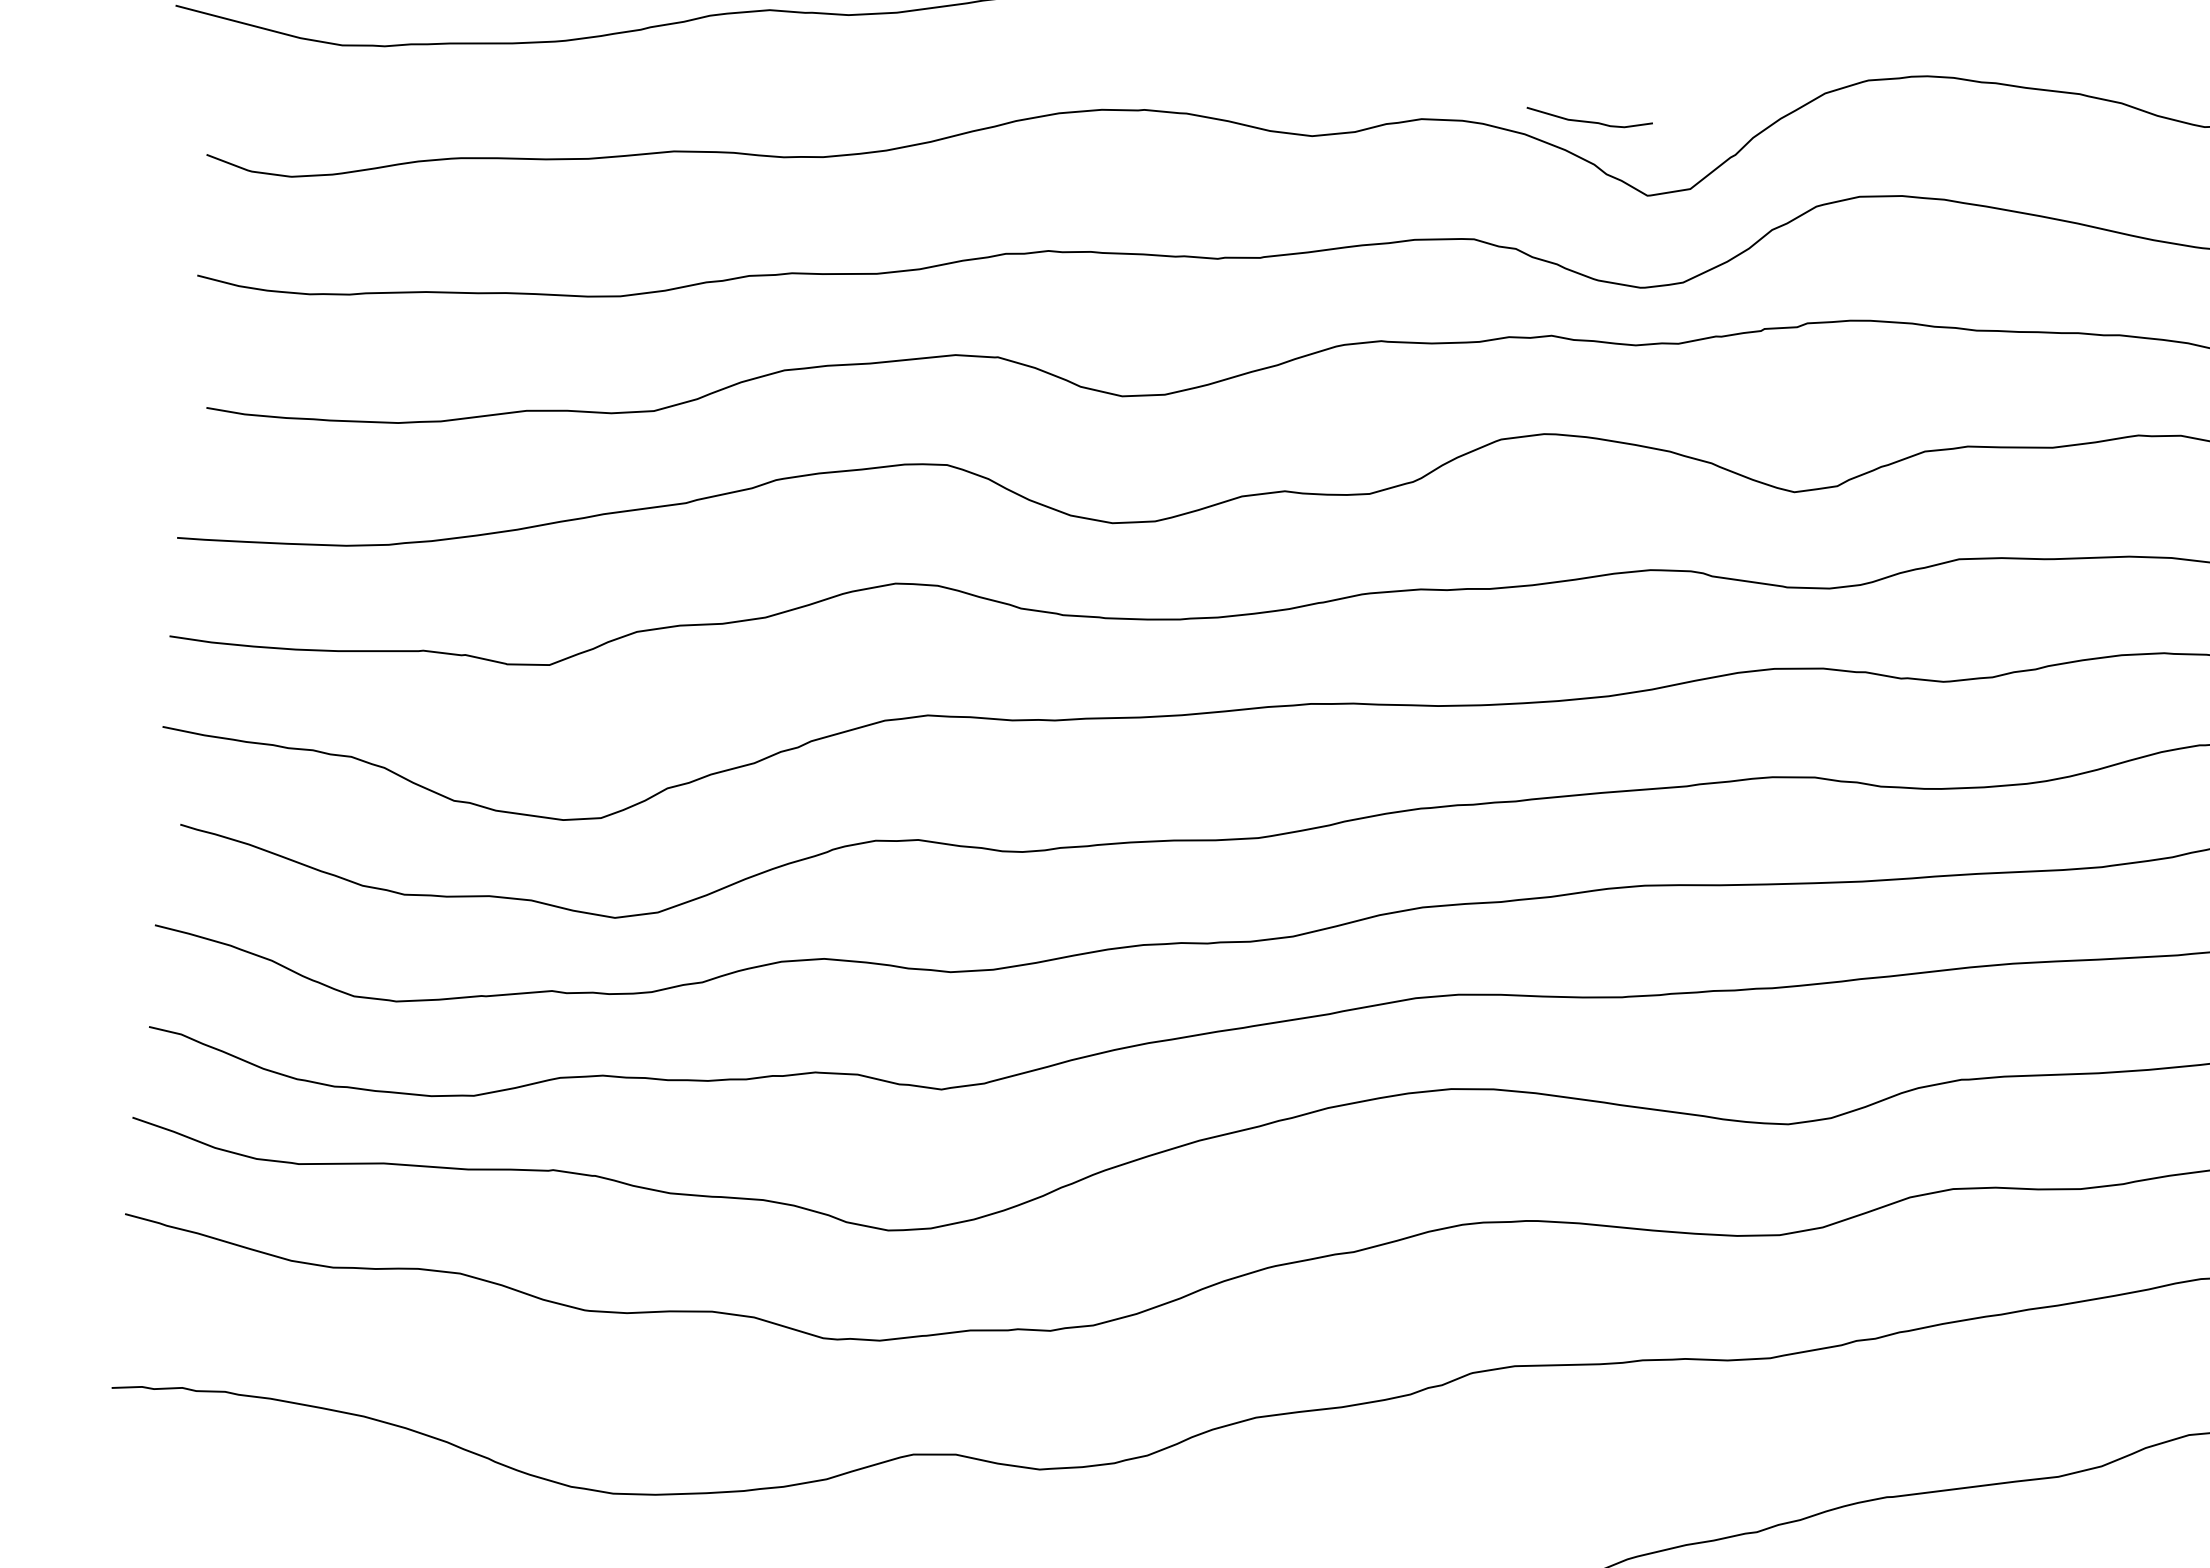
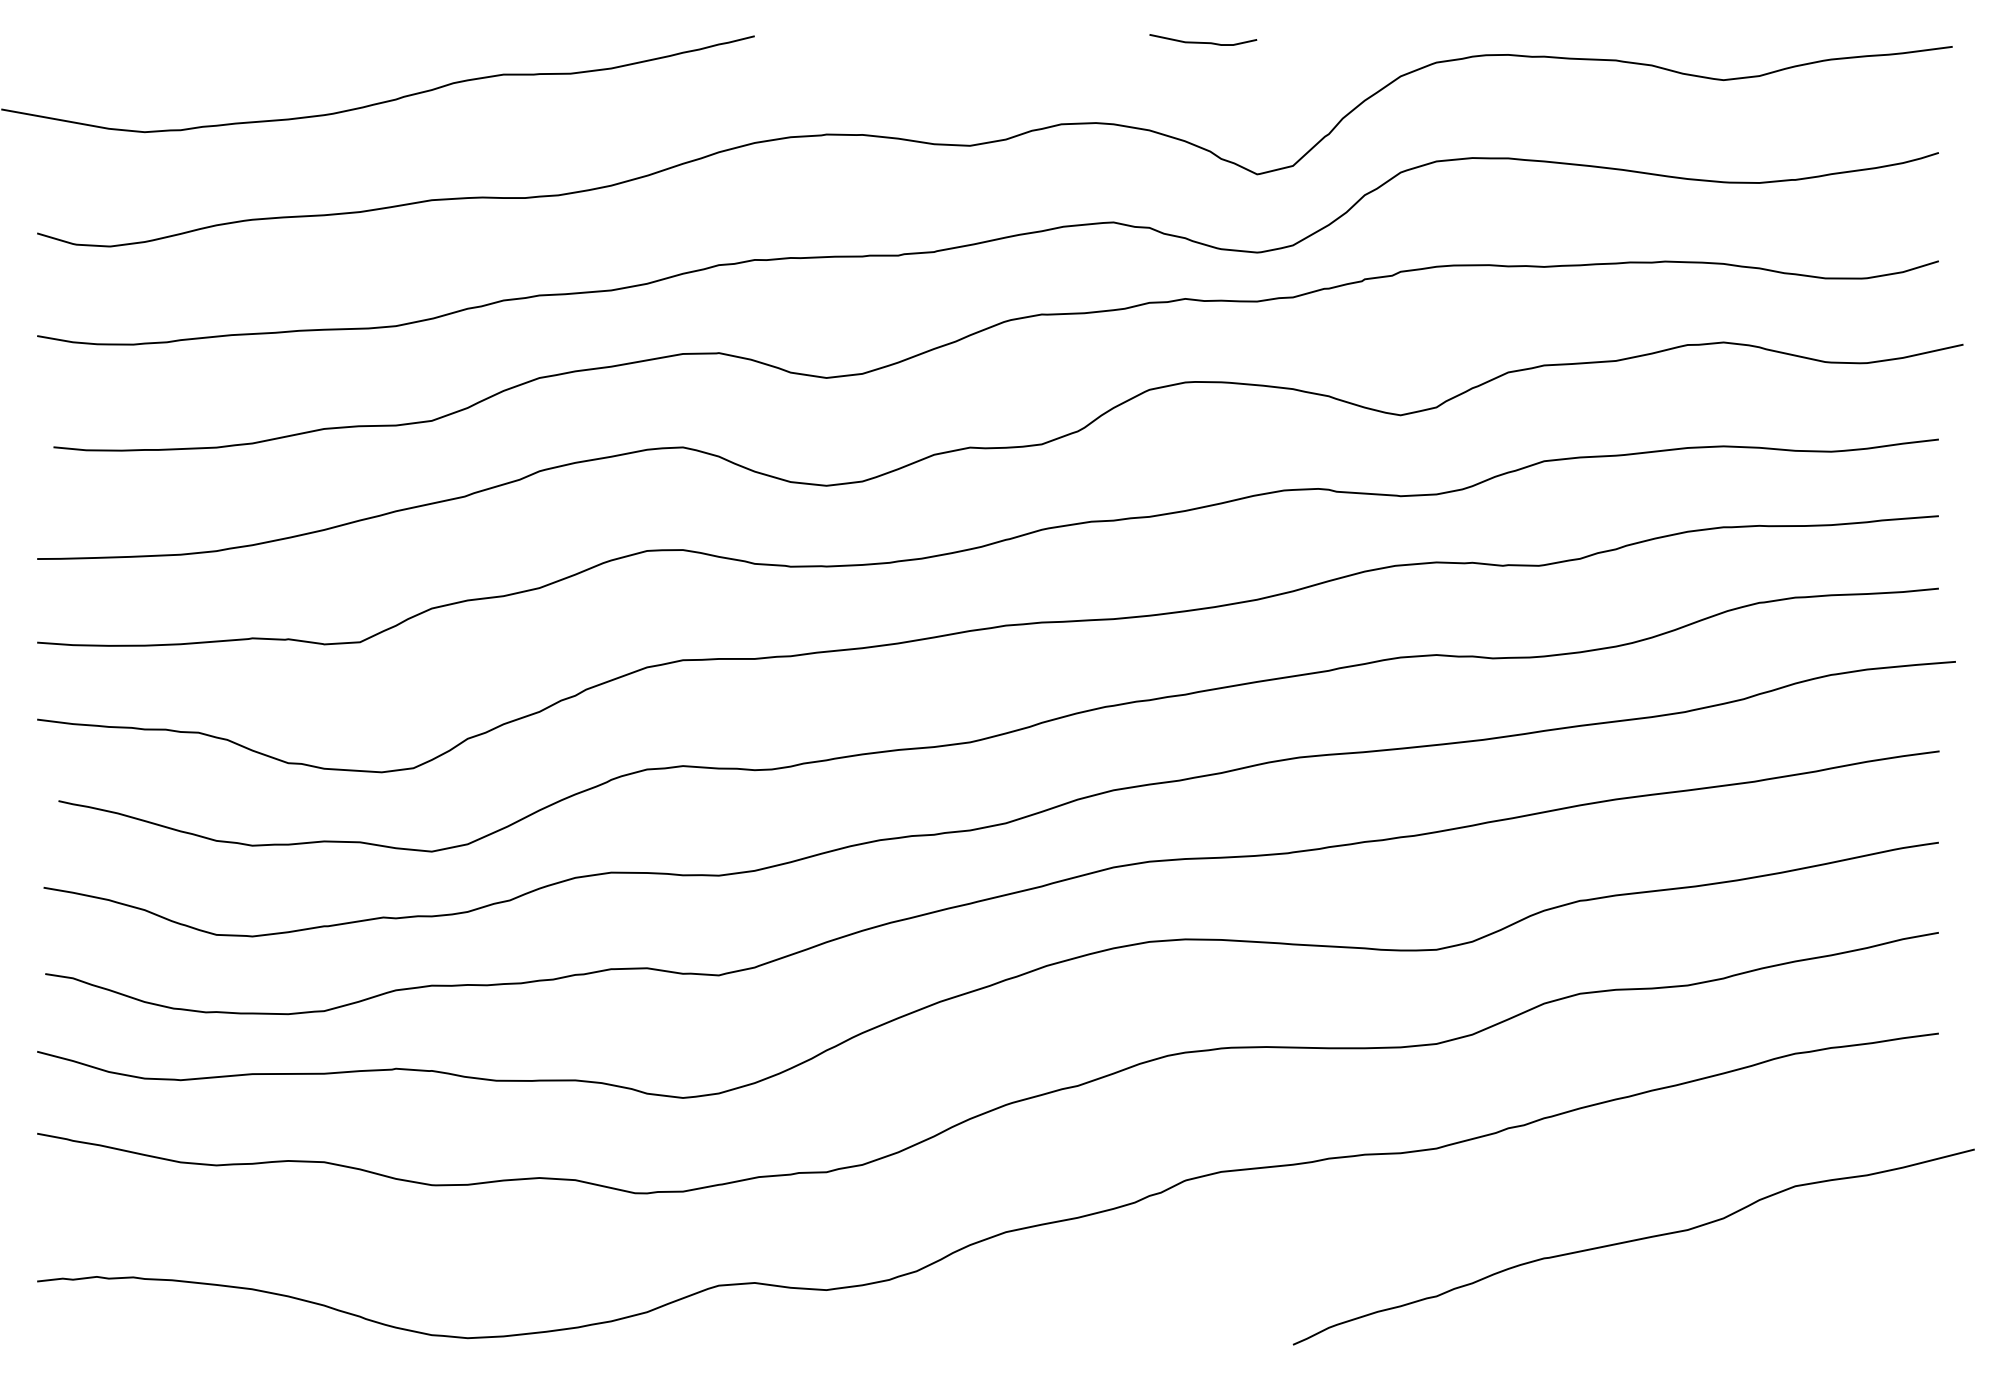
curve: (1589, 121) -> (1203, 42), moved

